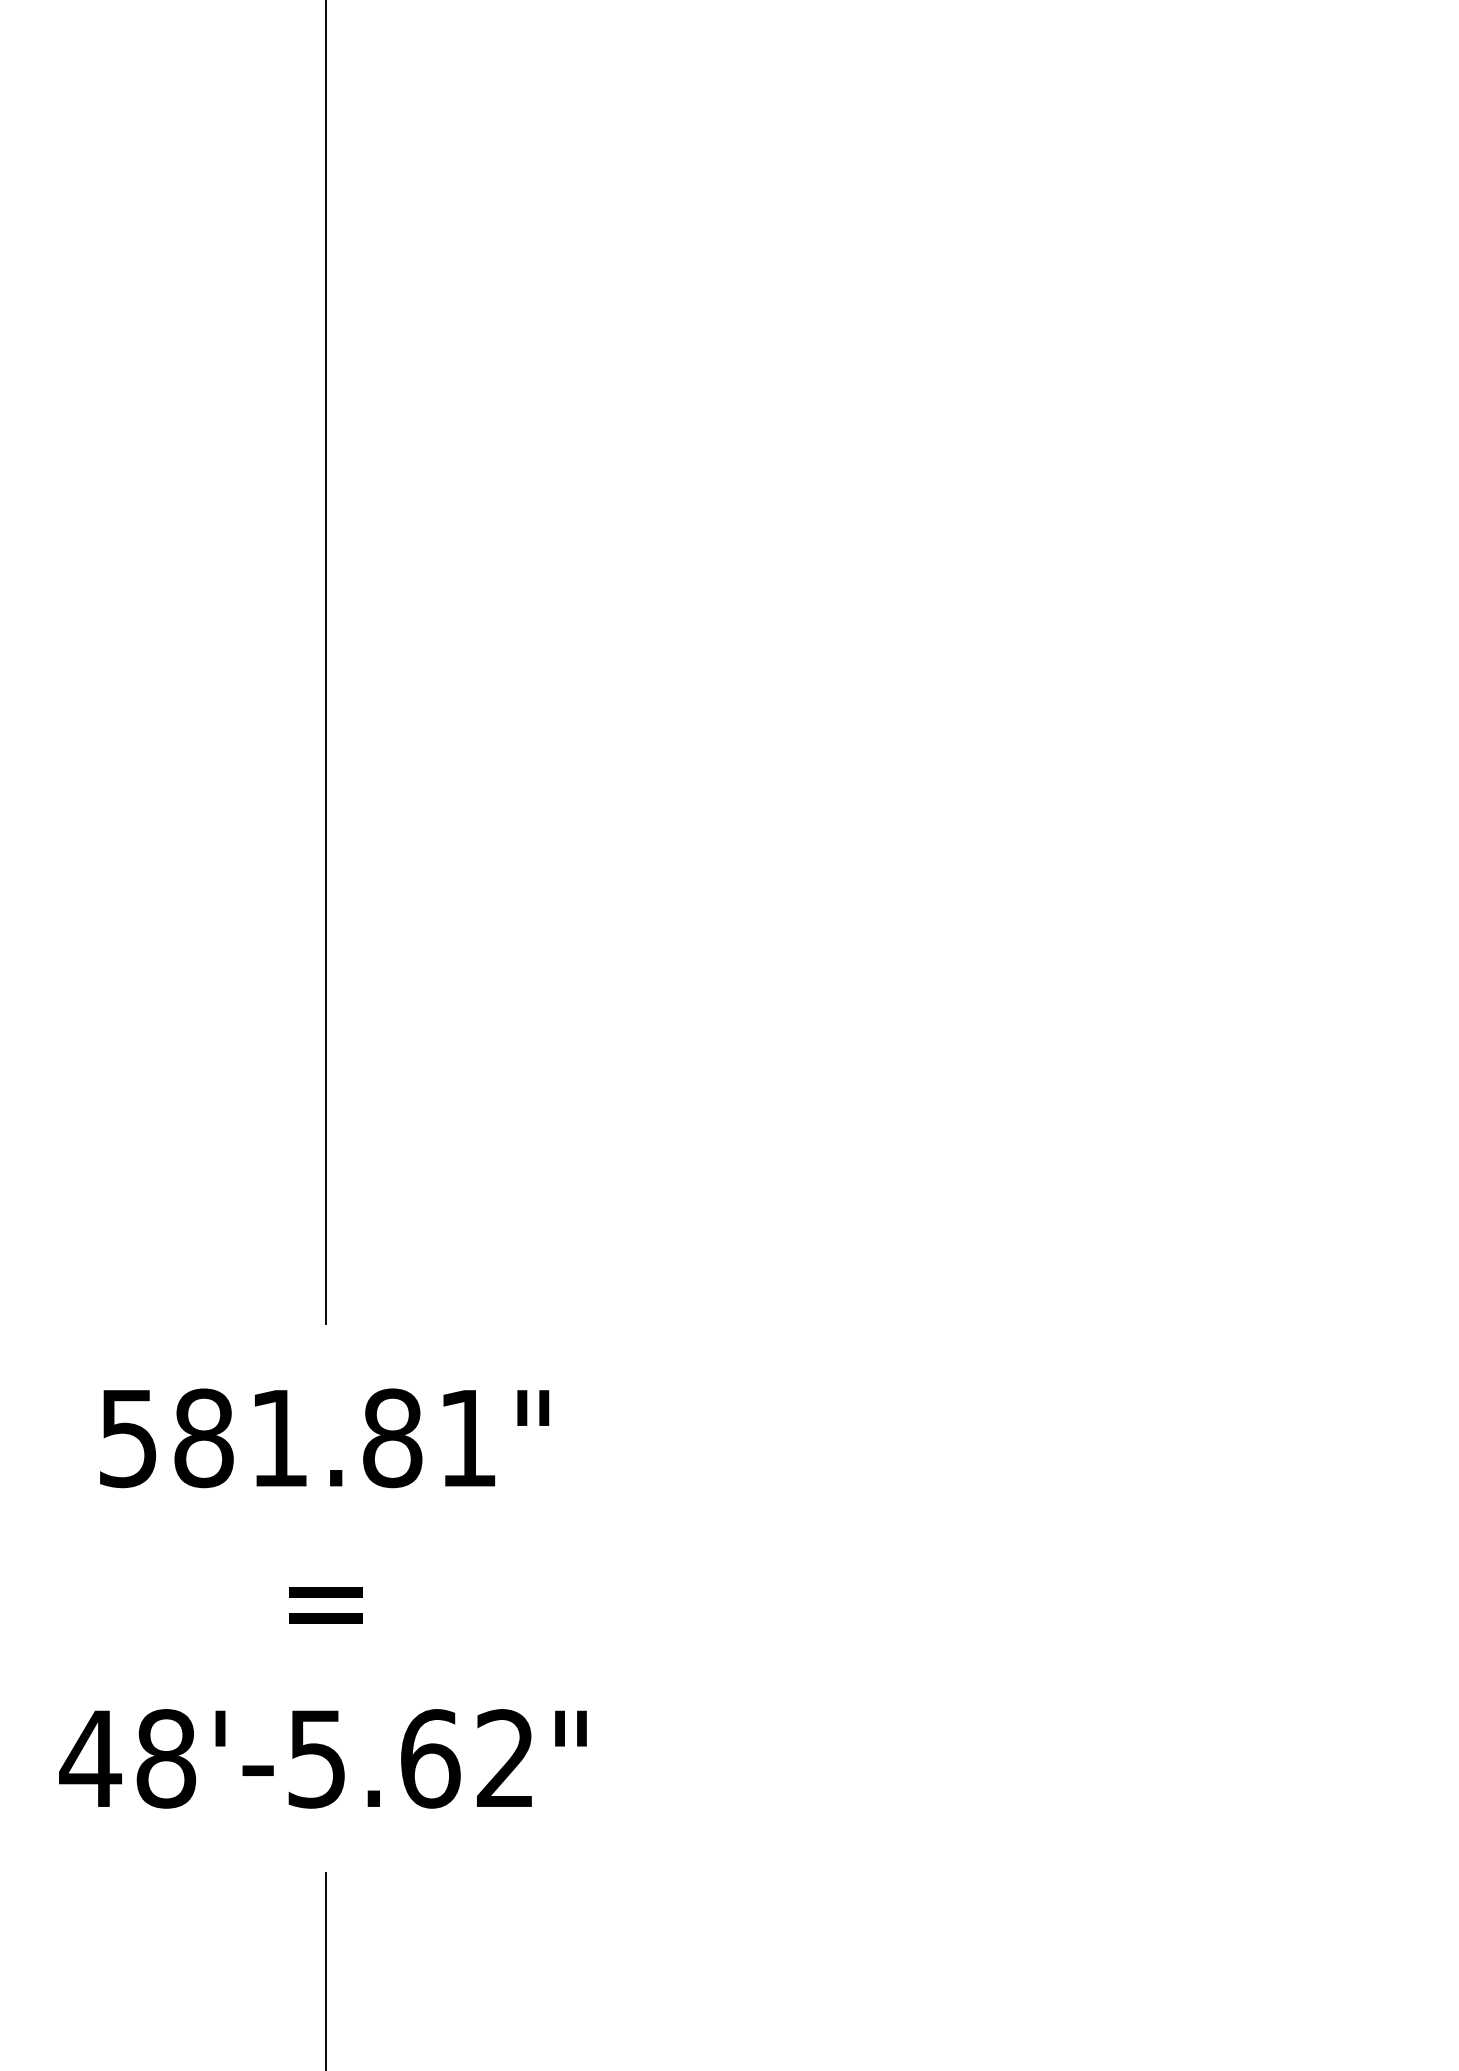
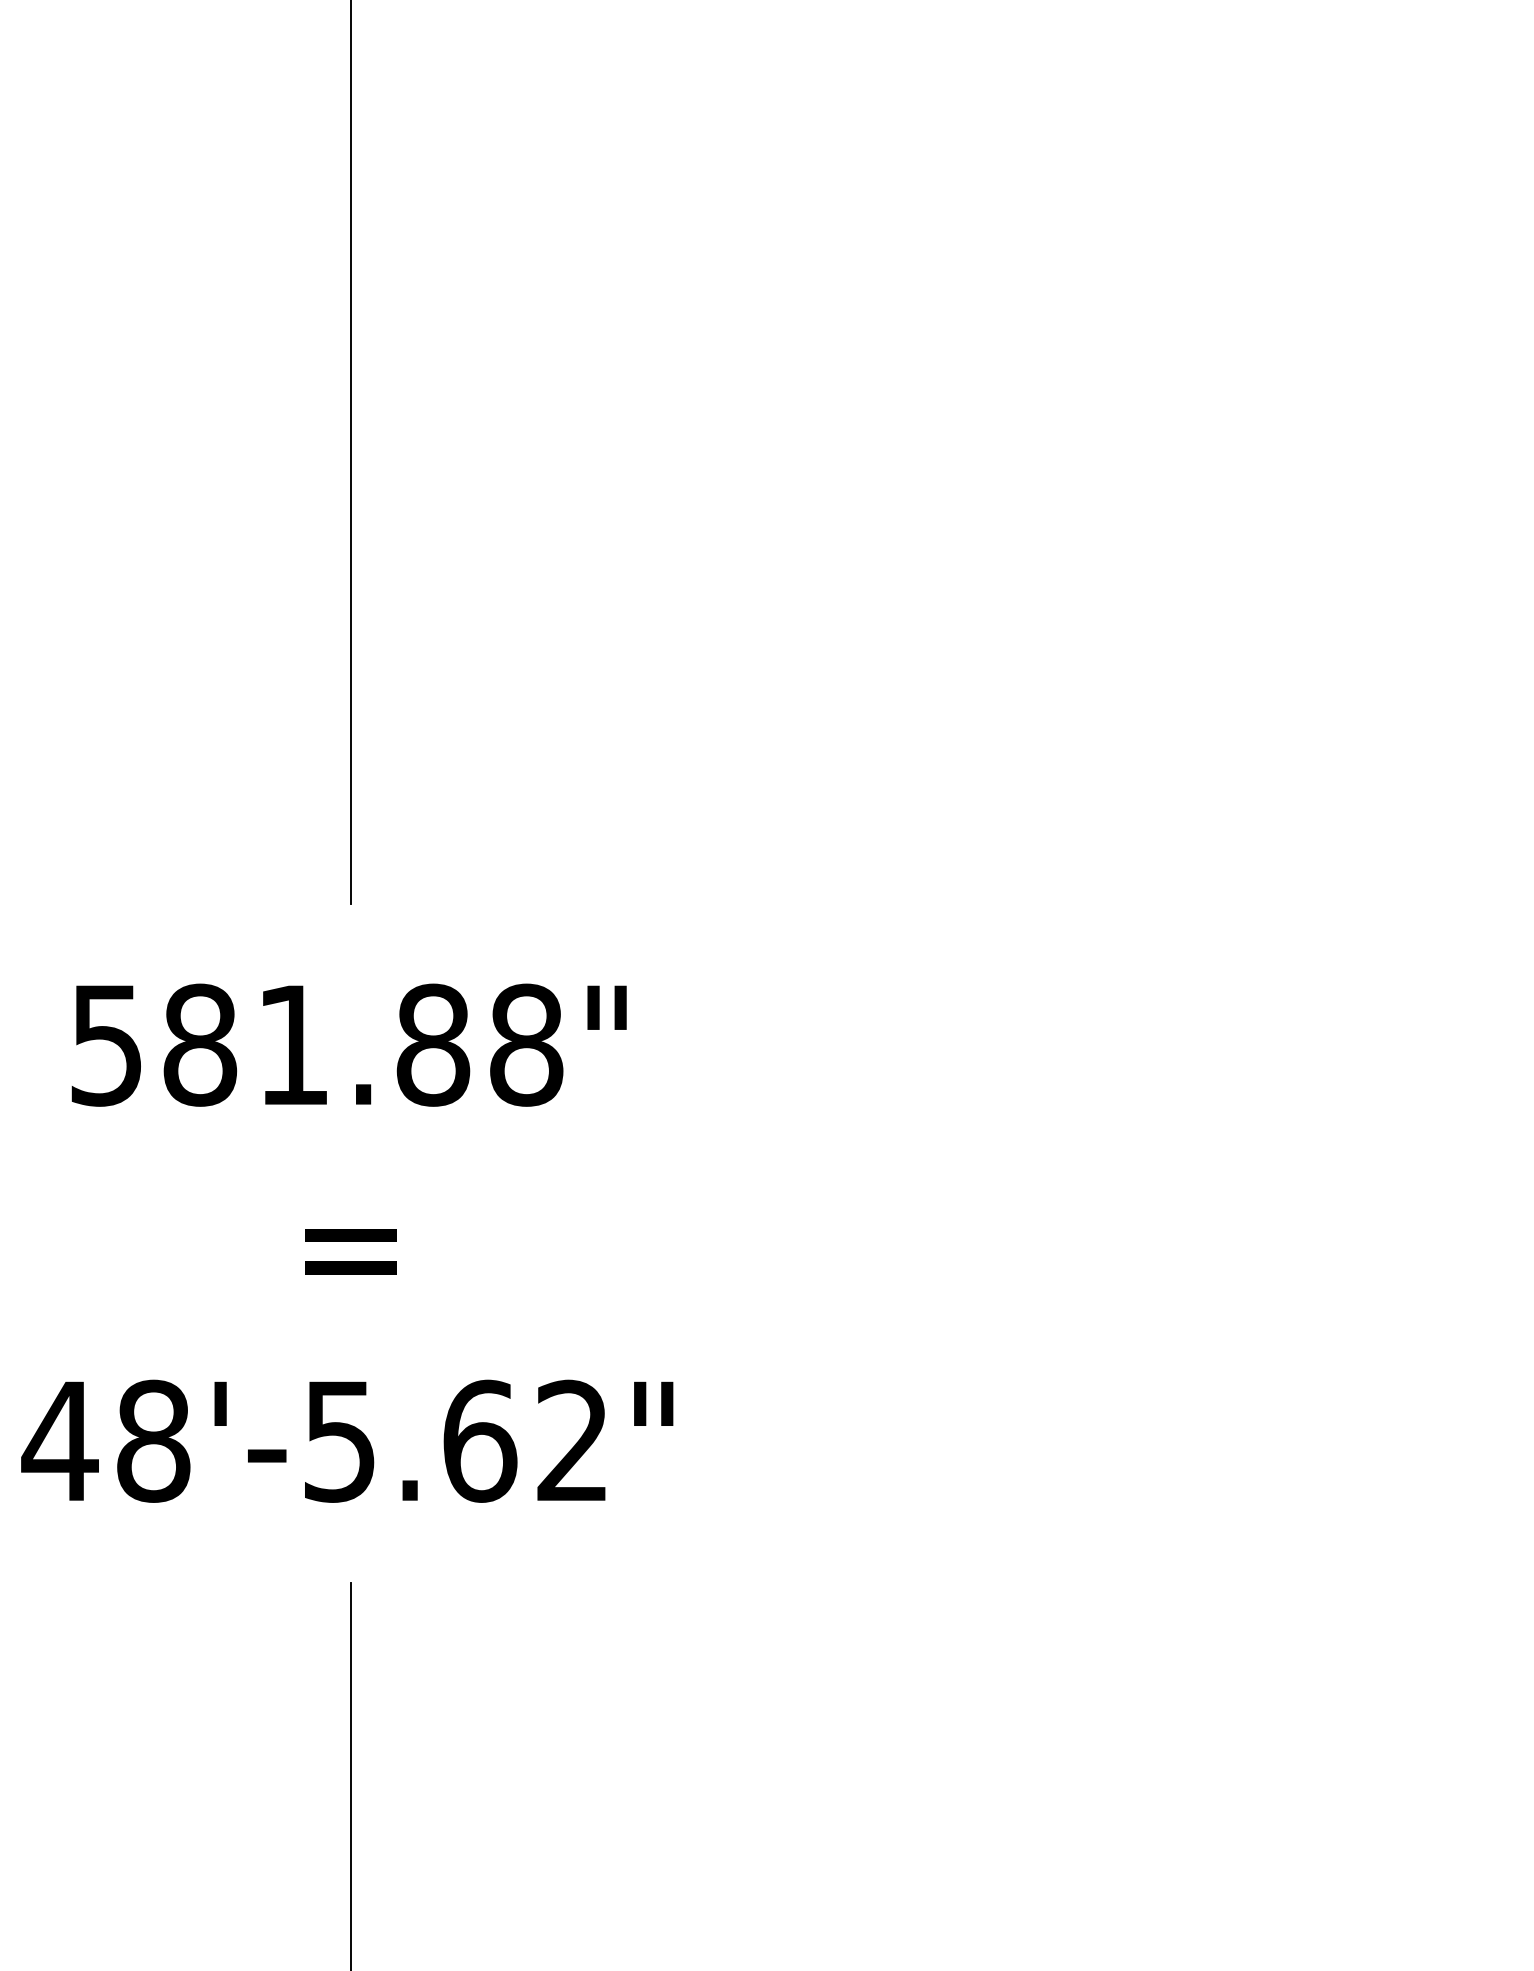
text: (467, 1438) -> (525, 1045), 581.81" -> 581.88"

